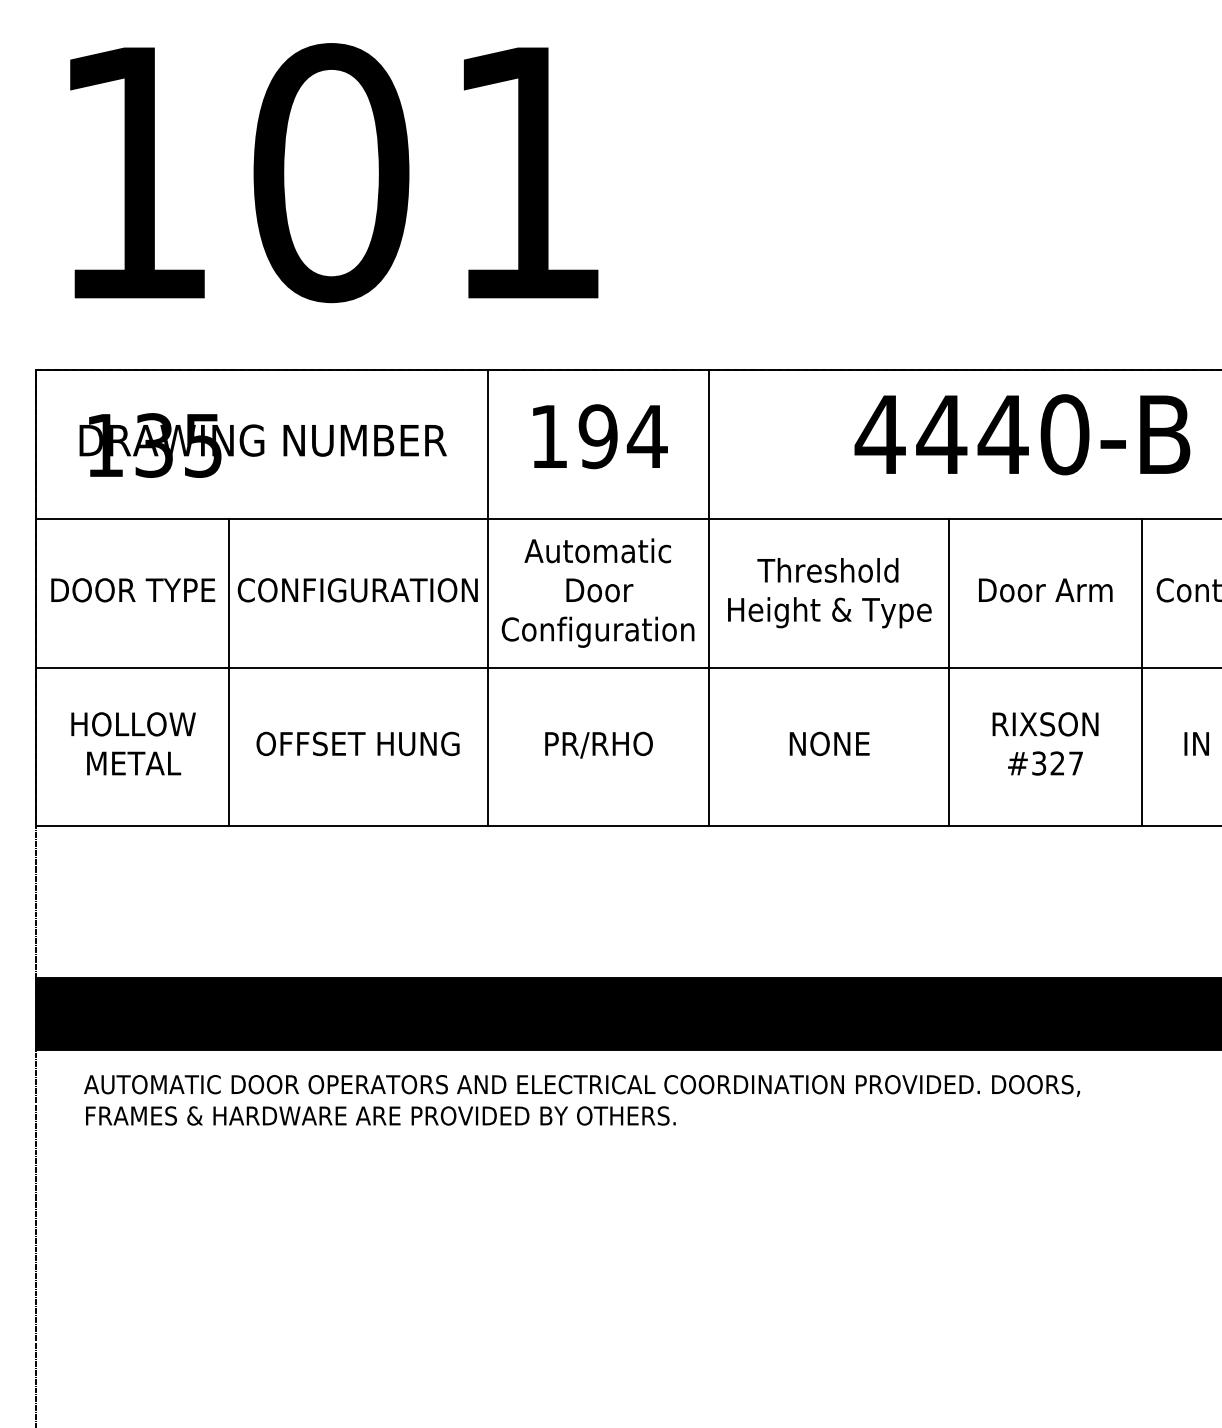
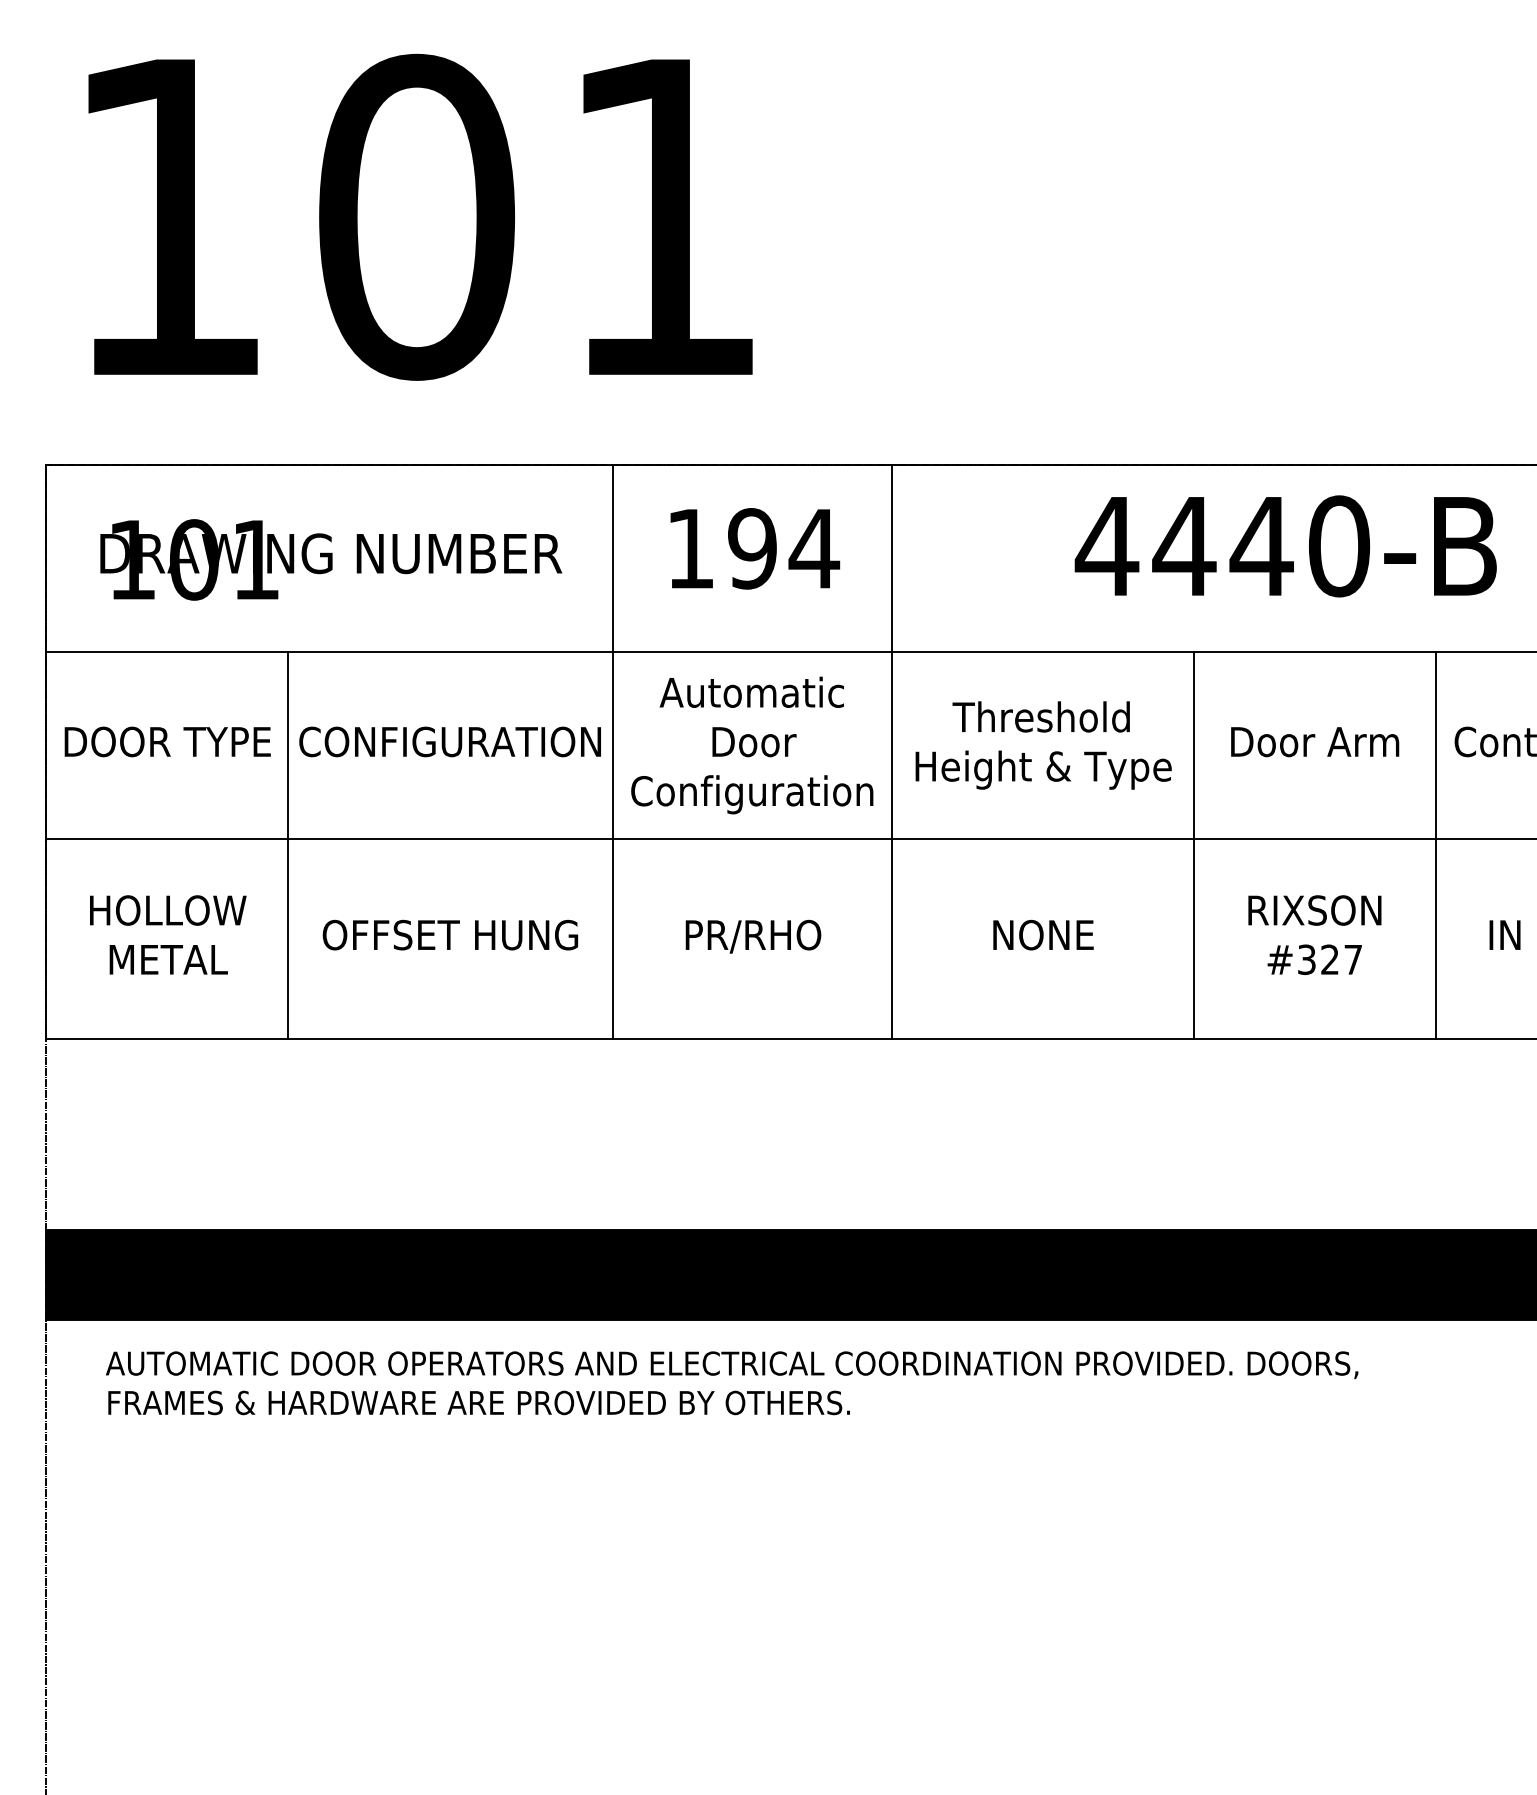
text: (178, 445) -> (224, 559), 135 -> 101

